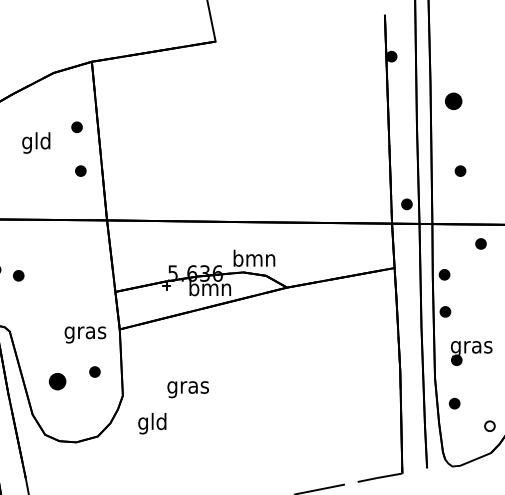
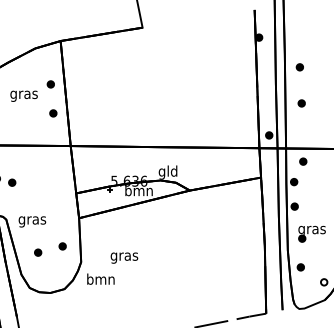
part: (452, 101) -> (299, 67), size x0.62
text: (35, 142) -> (23, 94), gld -> gras
part: (460, 171) -> (301, 103), moved
part: (481, 243) -> (303, 161), moved
text: (253, 260) -> (167, 172), bmn -> gld
text: (85, 334) -> (32, 221), moved
part: (58, 381) -> (38, 252), size x0.62
text: (152, 423) -> (100, 280), gld -> bmn

